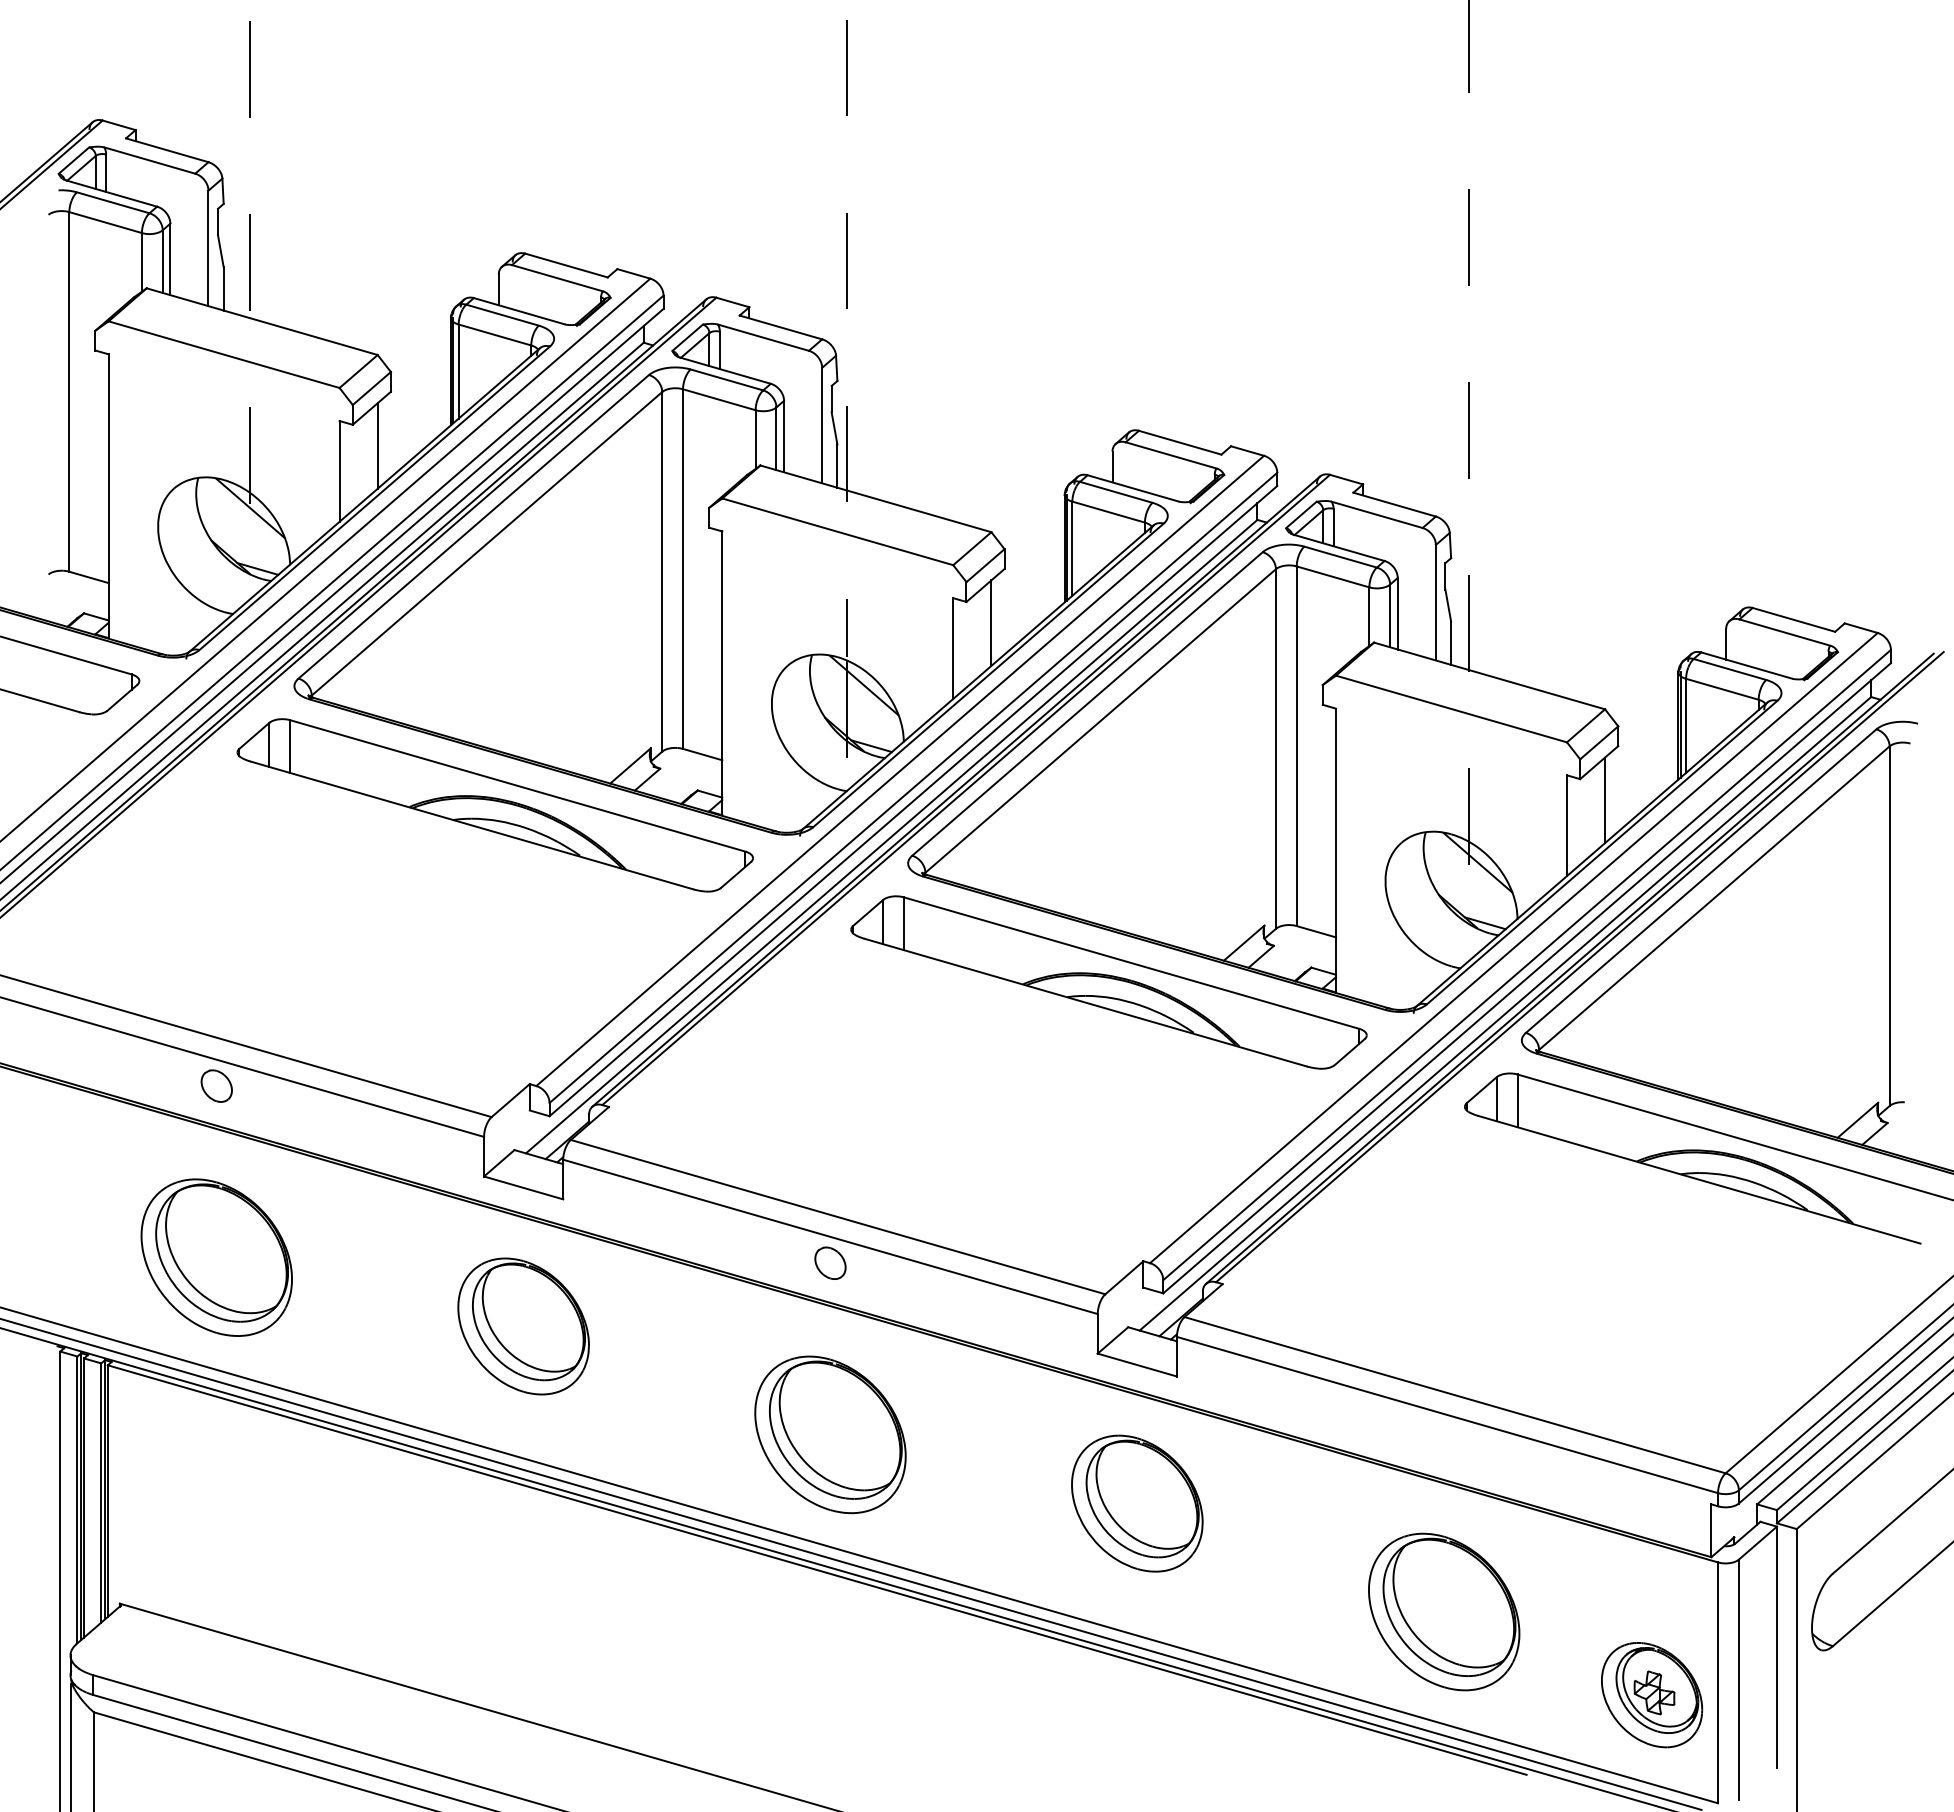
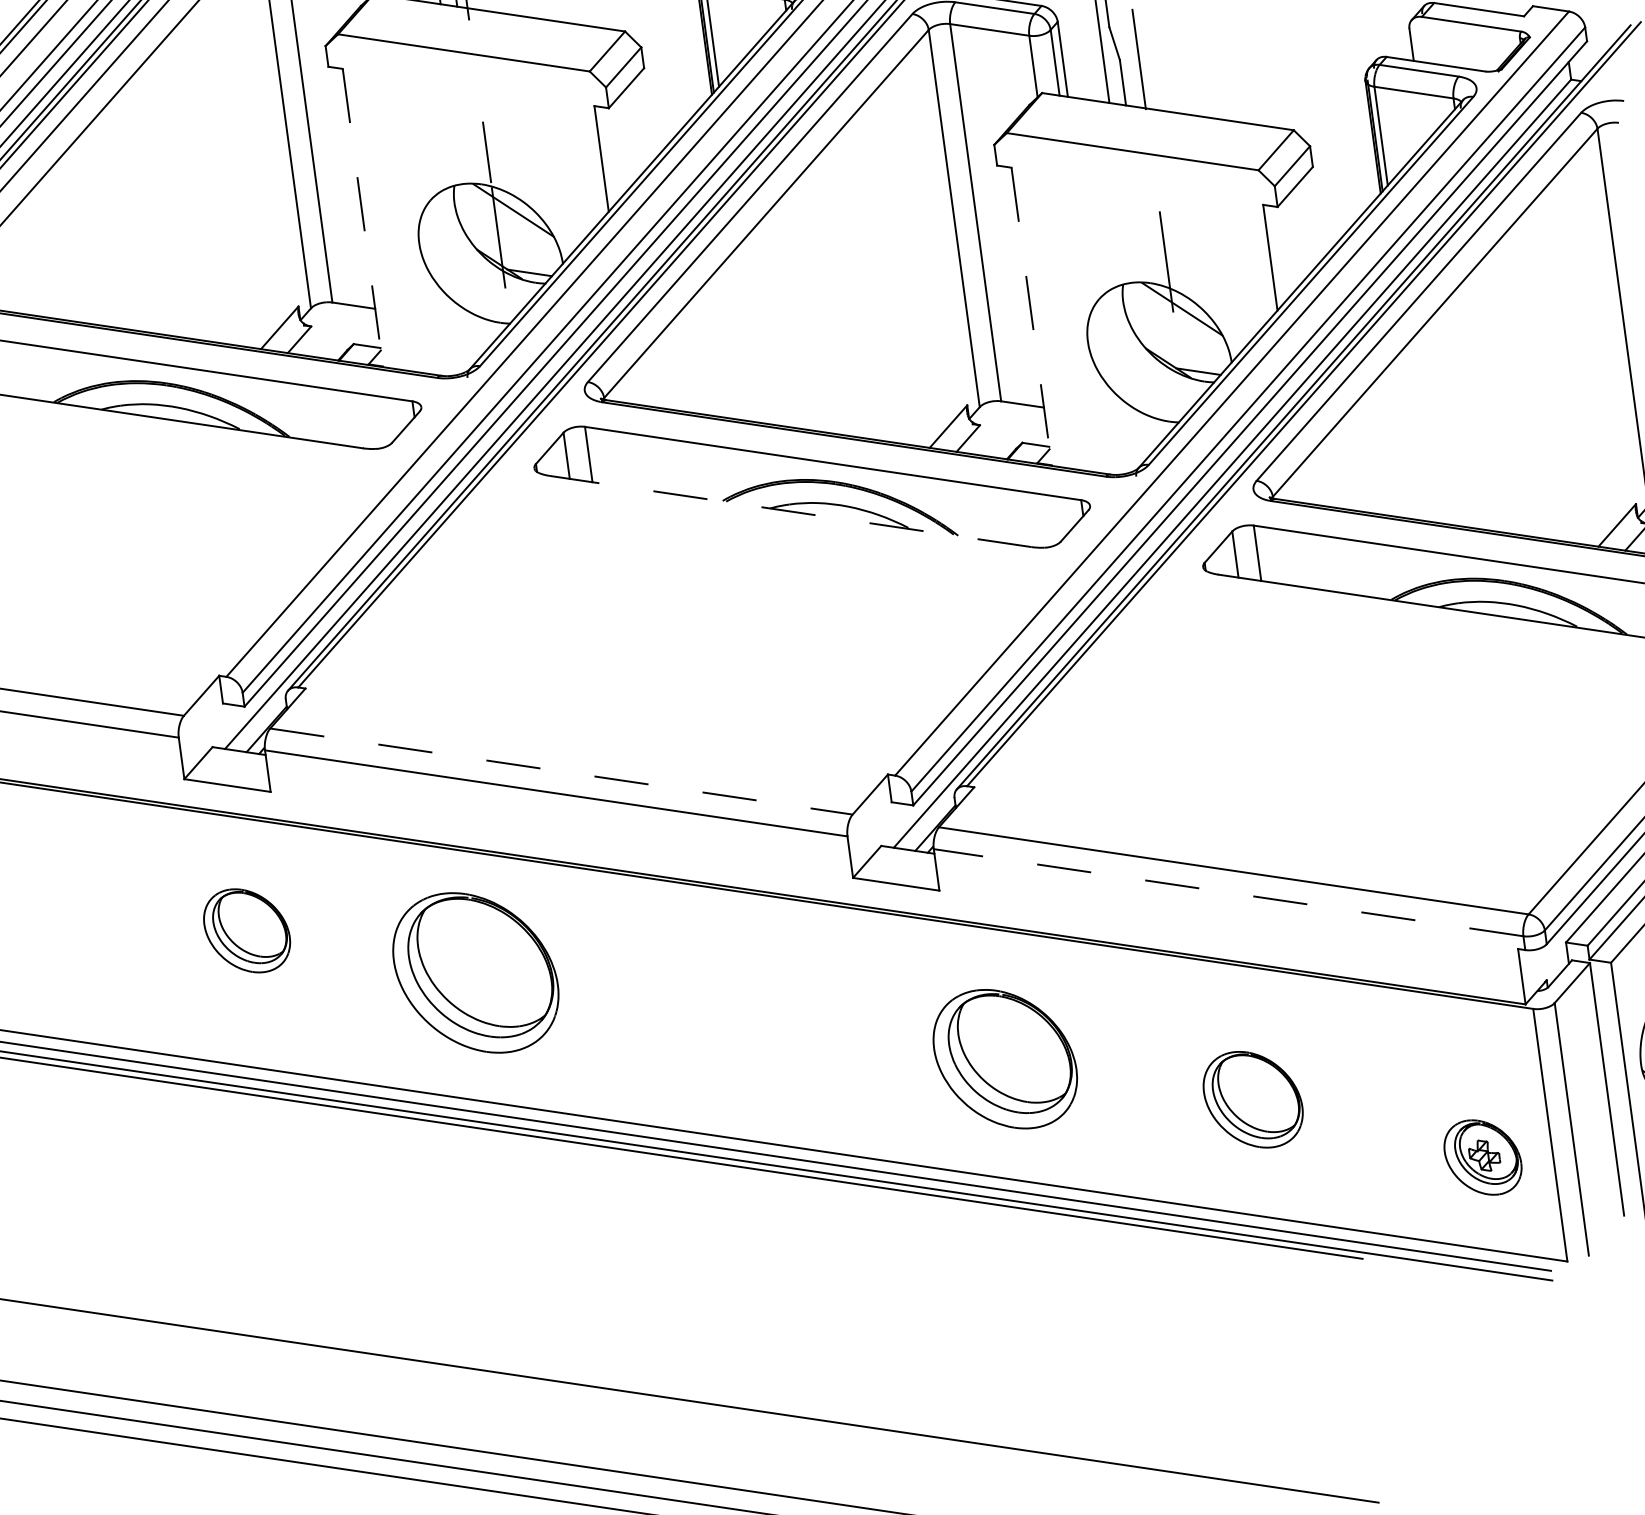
line: (991, 622) -> (638, 126), removed
line: (722, 673) -> (363, 217), solid -> dashed
line: (1605, 800) -> (1307, 225), removed
line: (1336, 850) -> (1032, 316), solid -> dashed
line: (1085, 1002) -> (790, 511), solid -> dashed
line: (838, 1217) -> (561, 771), solid -> dashed
part: (830, 1262) -> (559, 820), removed
part: (523, 1326) -> (247, 930), size x0.6
line: (1447, 1415) -> (1228, 893), solid -> dashed
part: (830, 1434) -> (475, 972), moved
part: (1137, 1503) -> (1005, 1059), moved
part: (1444, 1611) -> (1253, 1099), size x0.6
part: (1652, 1695) -> (1483, 1157), size x0.7

